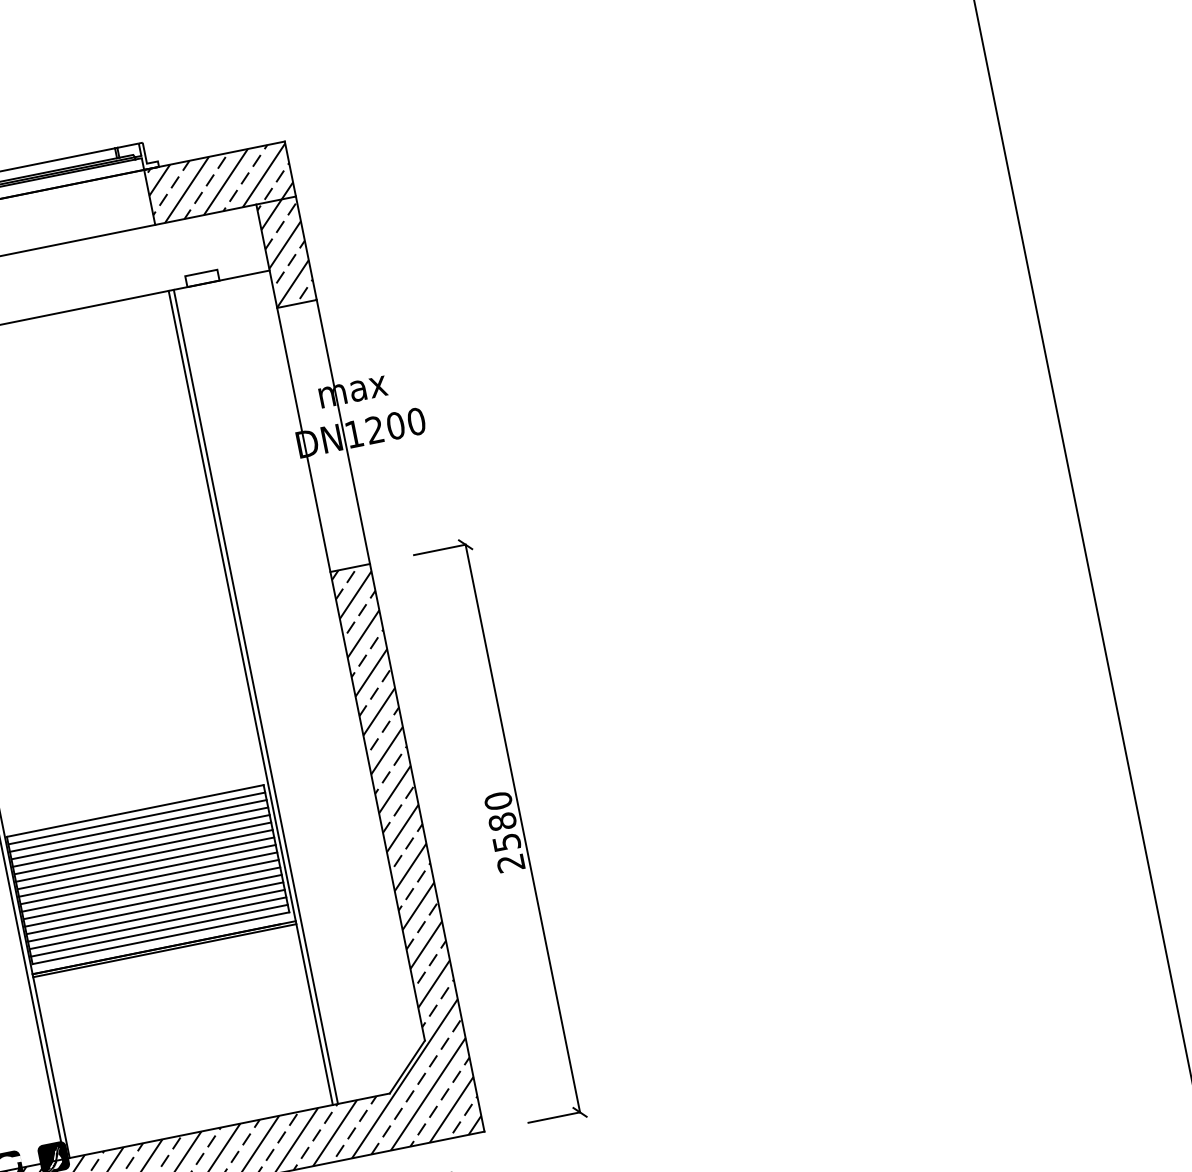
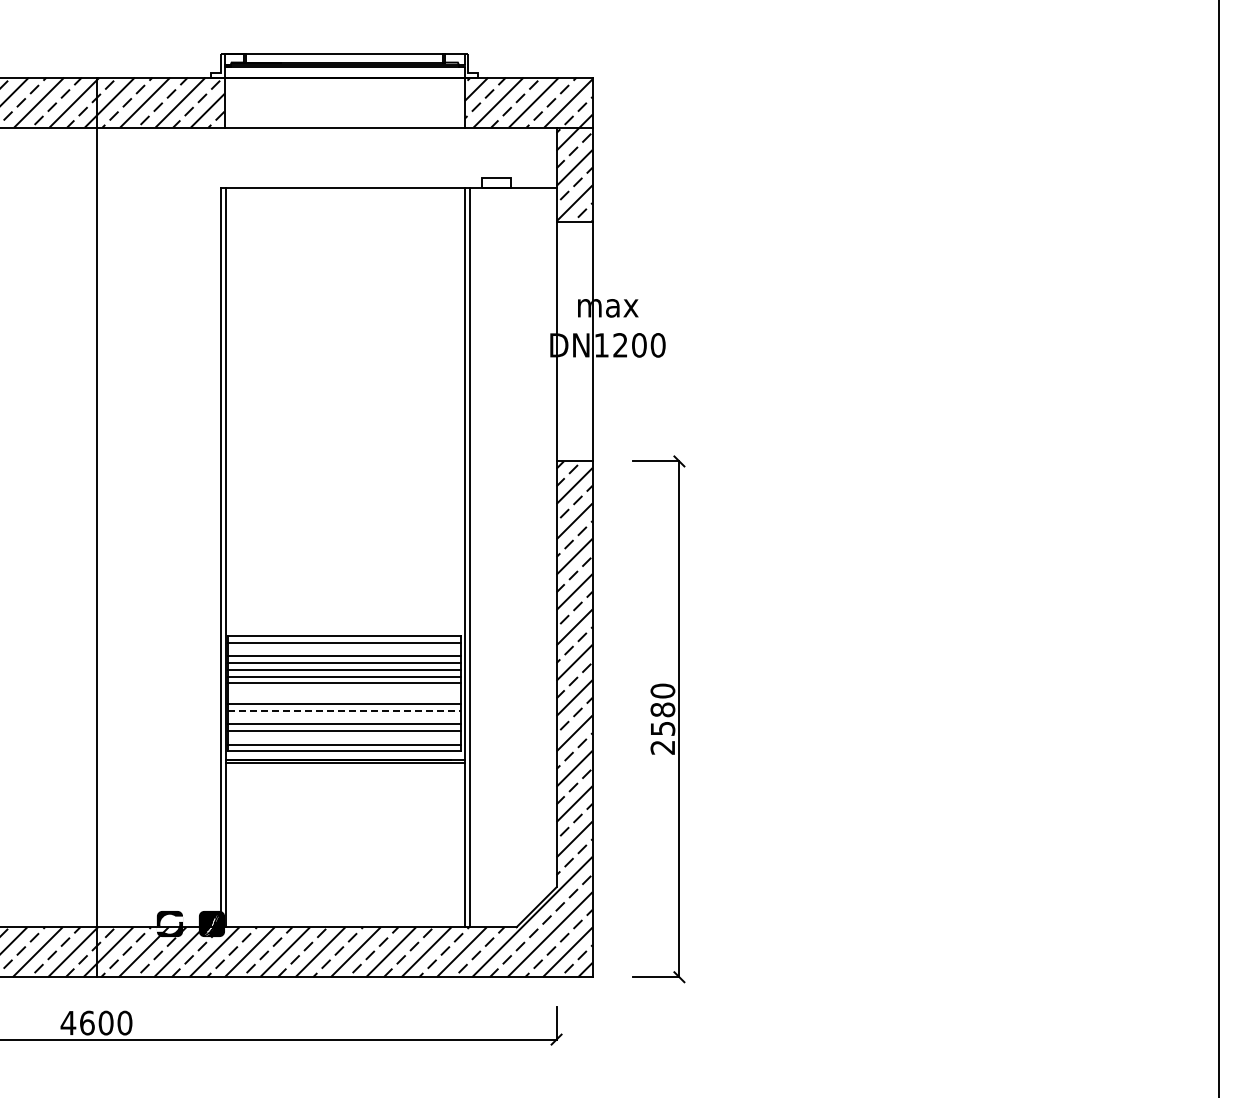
line: (137, 826) -> (343, 649), removed
line: (146, 871) -> (343, 690), removed
line: (148, 877) -> (343, 696), removed
line: (152, 893) -> (344, 710), solid -> dashed
line: (152, 901) -> (343, 717), removed
line: (157, 923) -> (343, 737), removed

